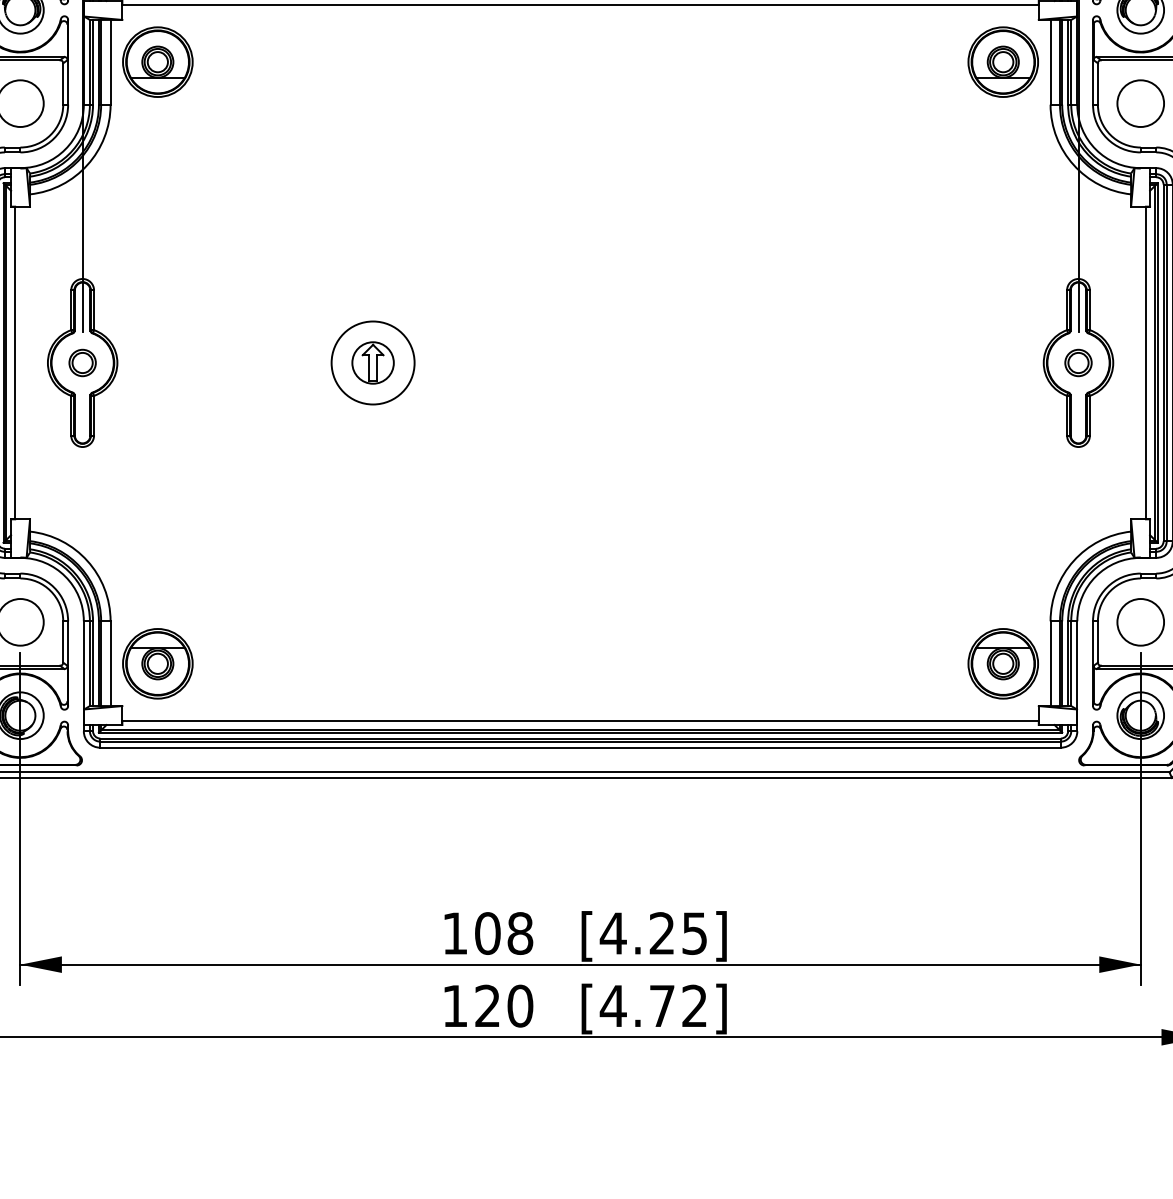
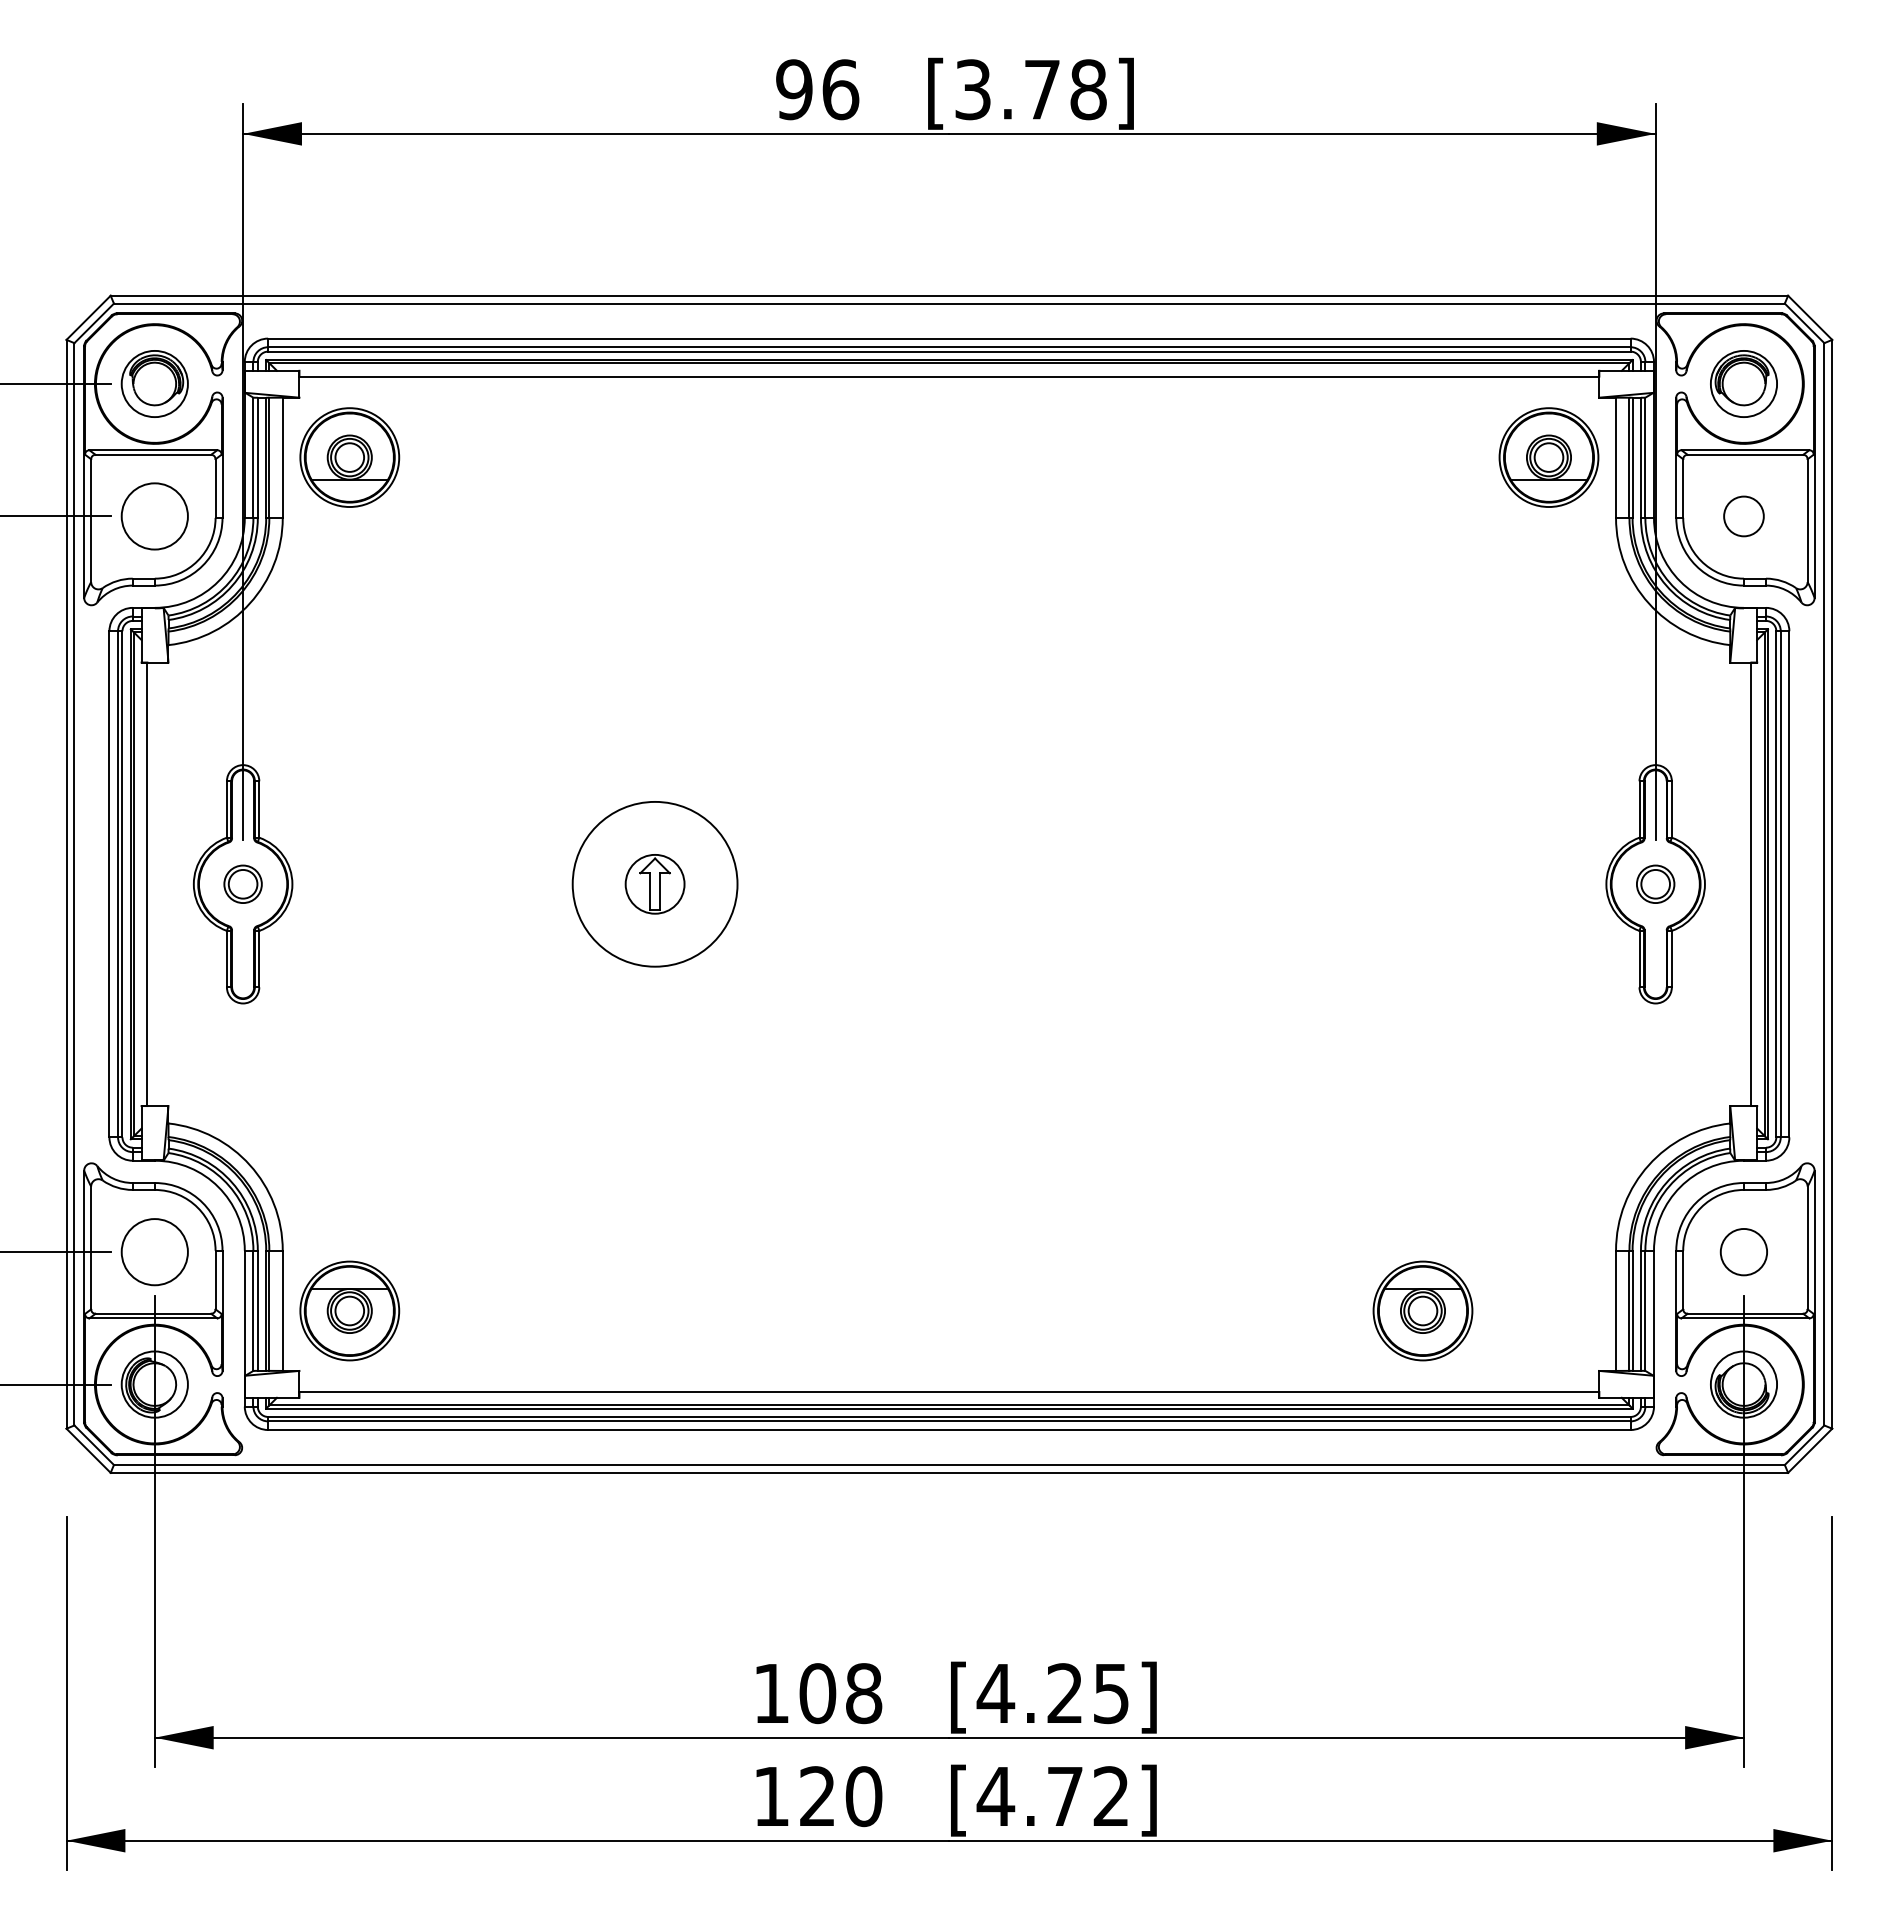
circle: (1140, 103) -> (1743, 516), size x0.6
circle: (372, 363) -> (654, 884), size x1.4
circle: (1140, 622) -> (1743, 1252), size x0.7
part: (1002, 663) -> (1422, 1310), moved

